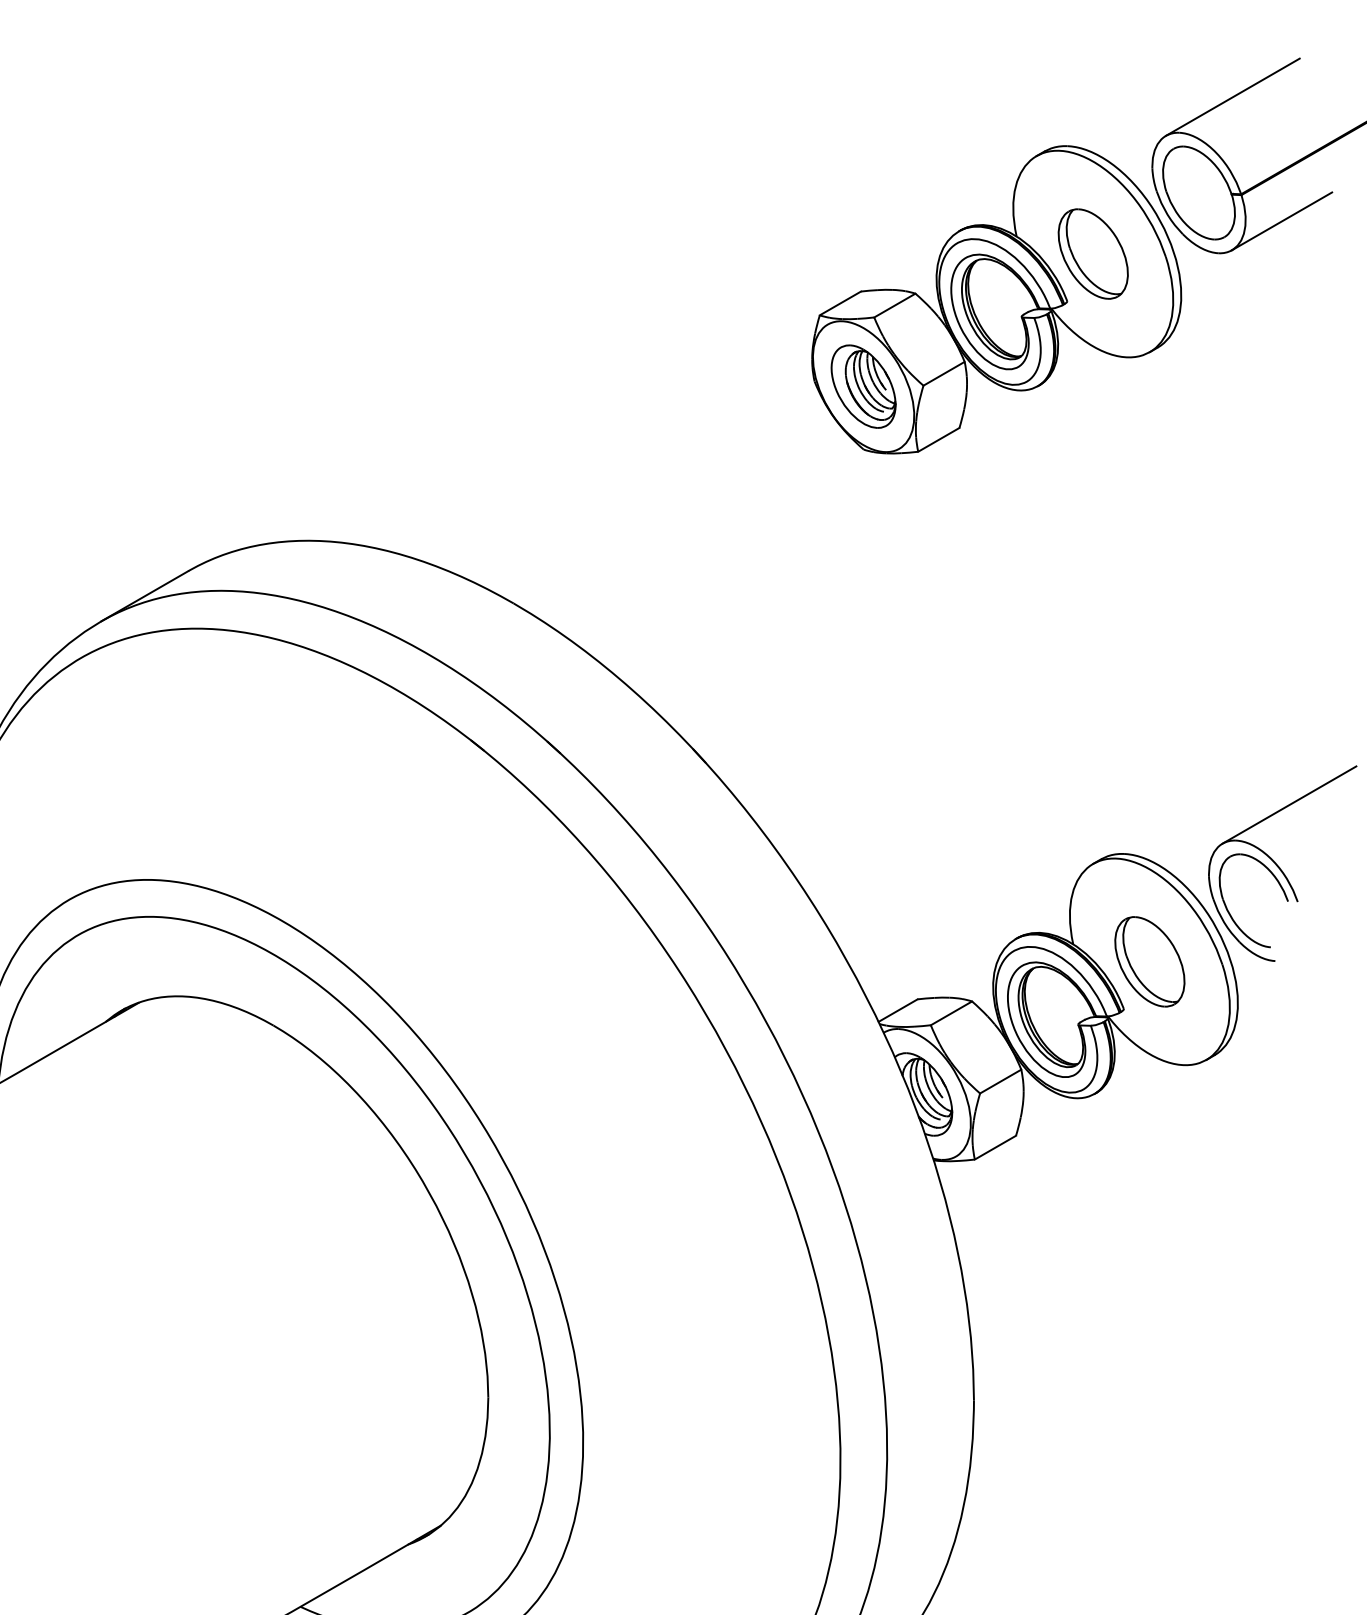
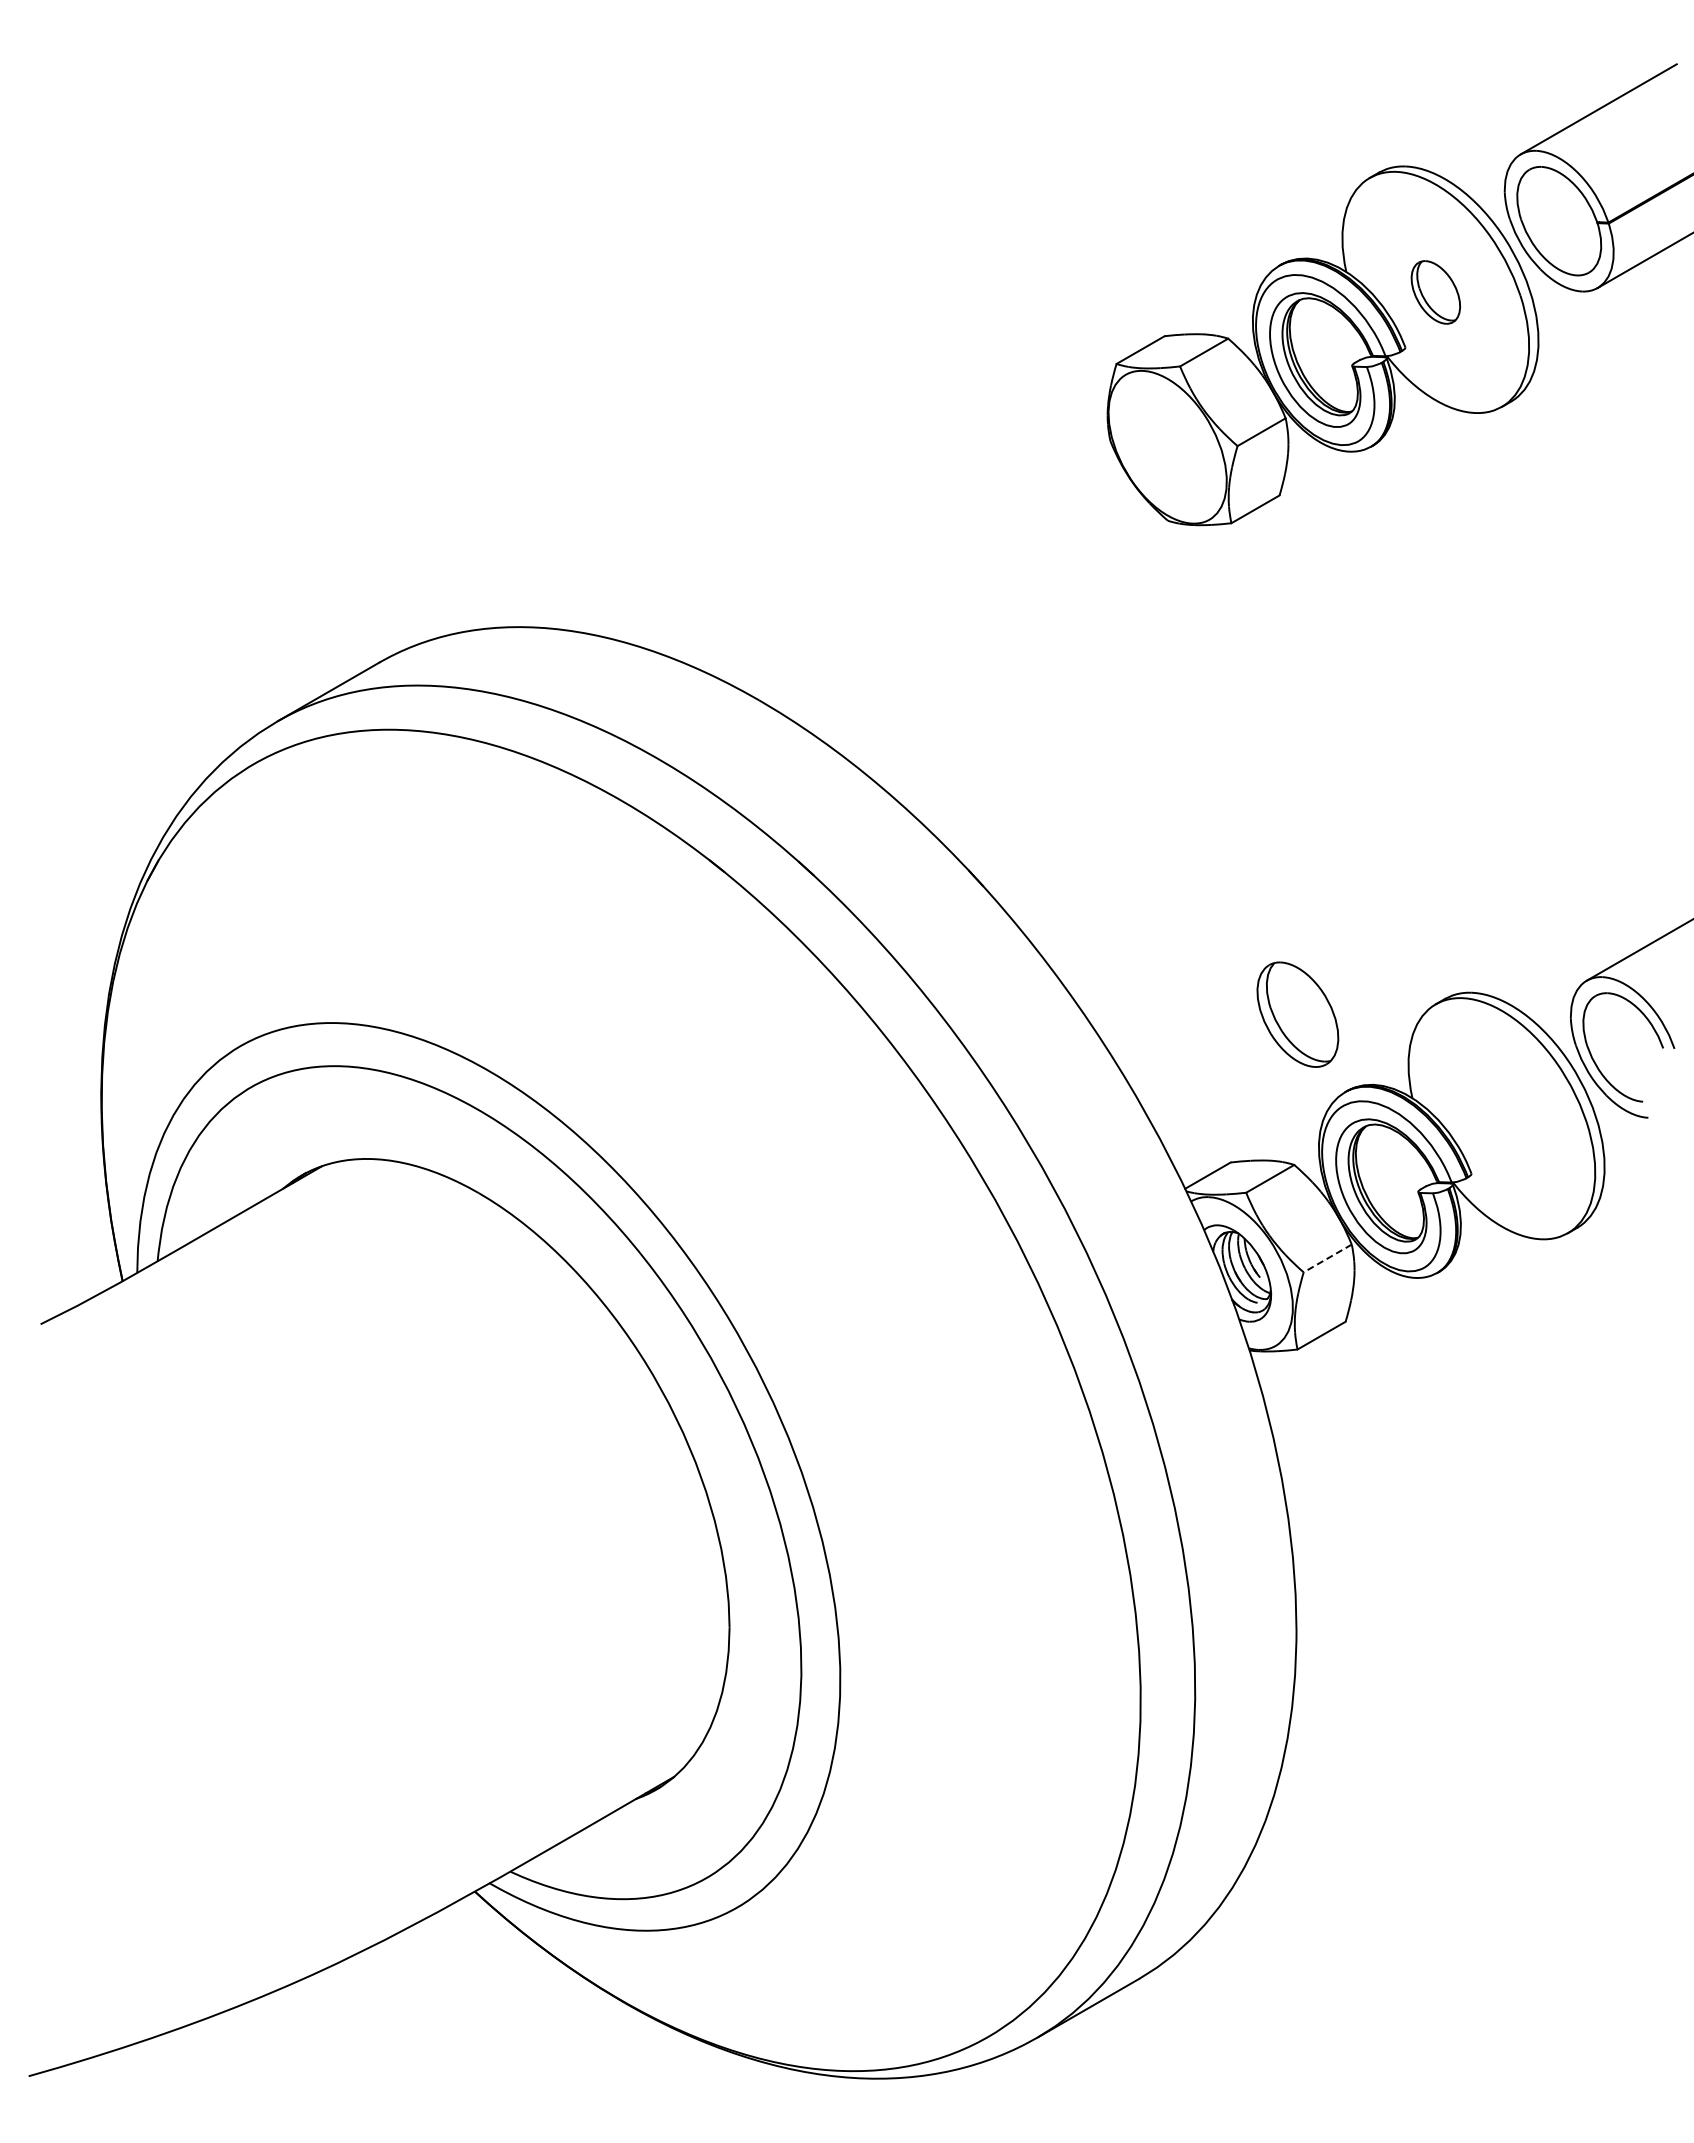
part: (1093, 254) -> (1435, 292), size x0.6
part: (863, 386) -> (1167, 447), removed
part: (1149, 961) -> (1297, 1014), moved
line: (1000, 1081) -> (1327, 1258), solid -> dashed

